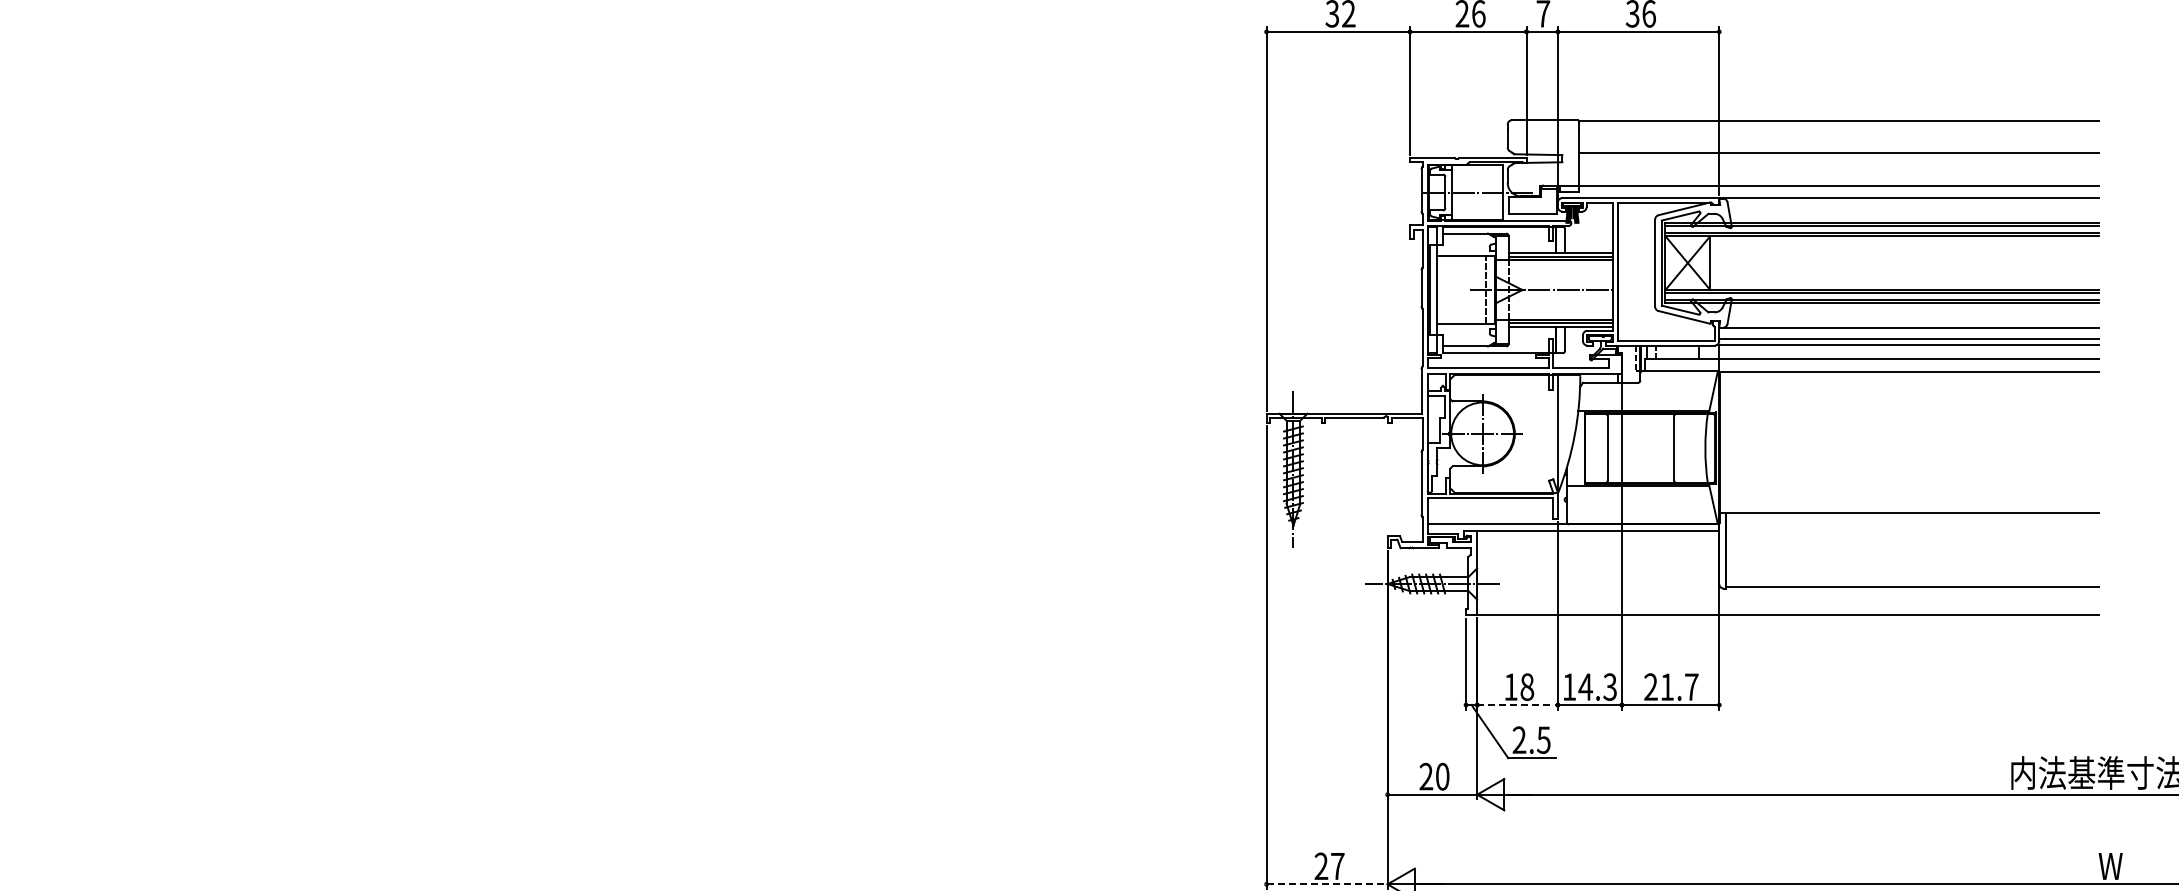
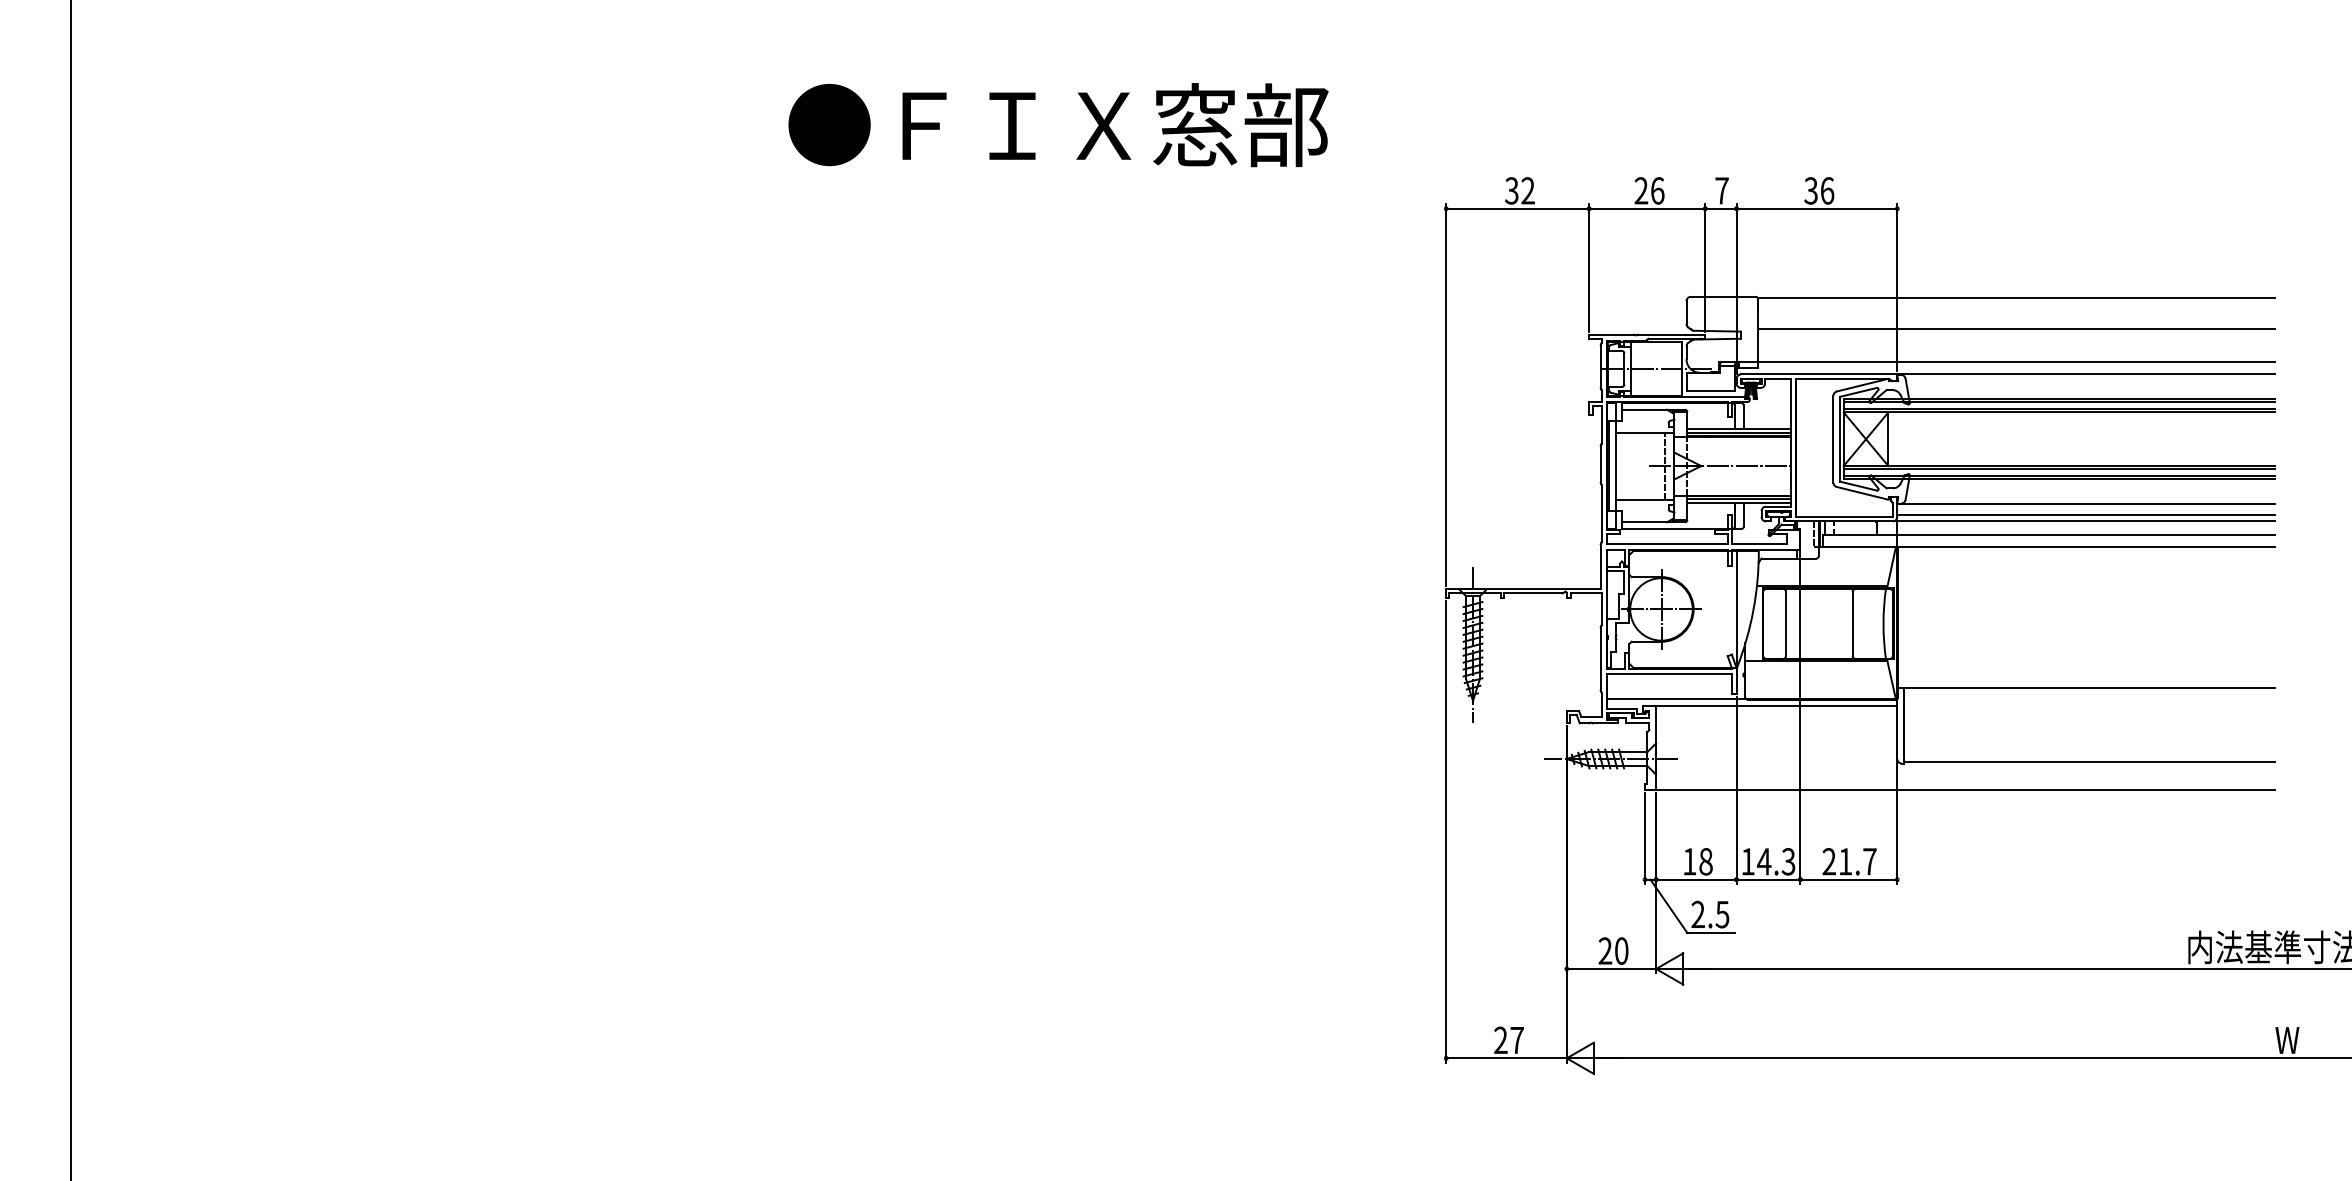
line: (1517, 704) -> (1696, 879), dashed -> solid
line: (1328, 884) -> (1507, 1058), dashed -> solid

